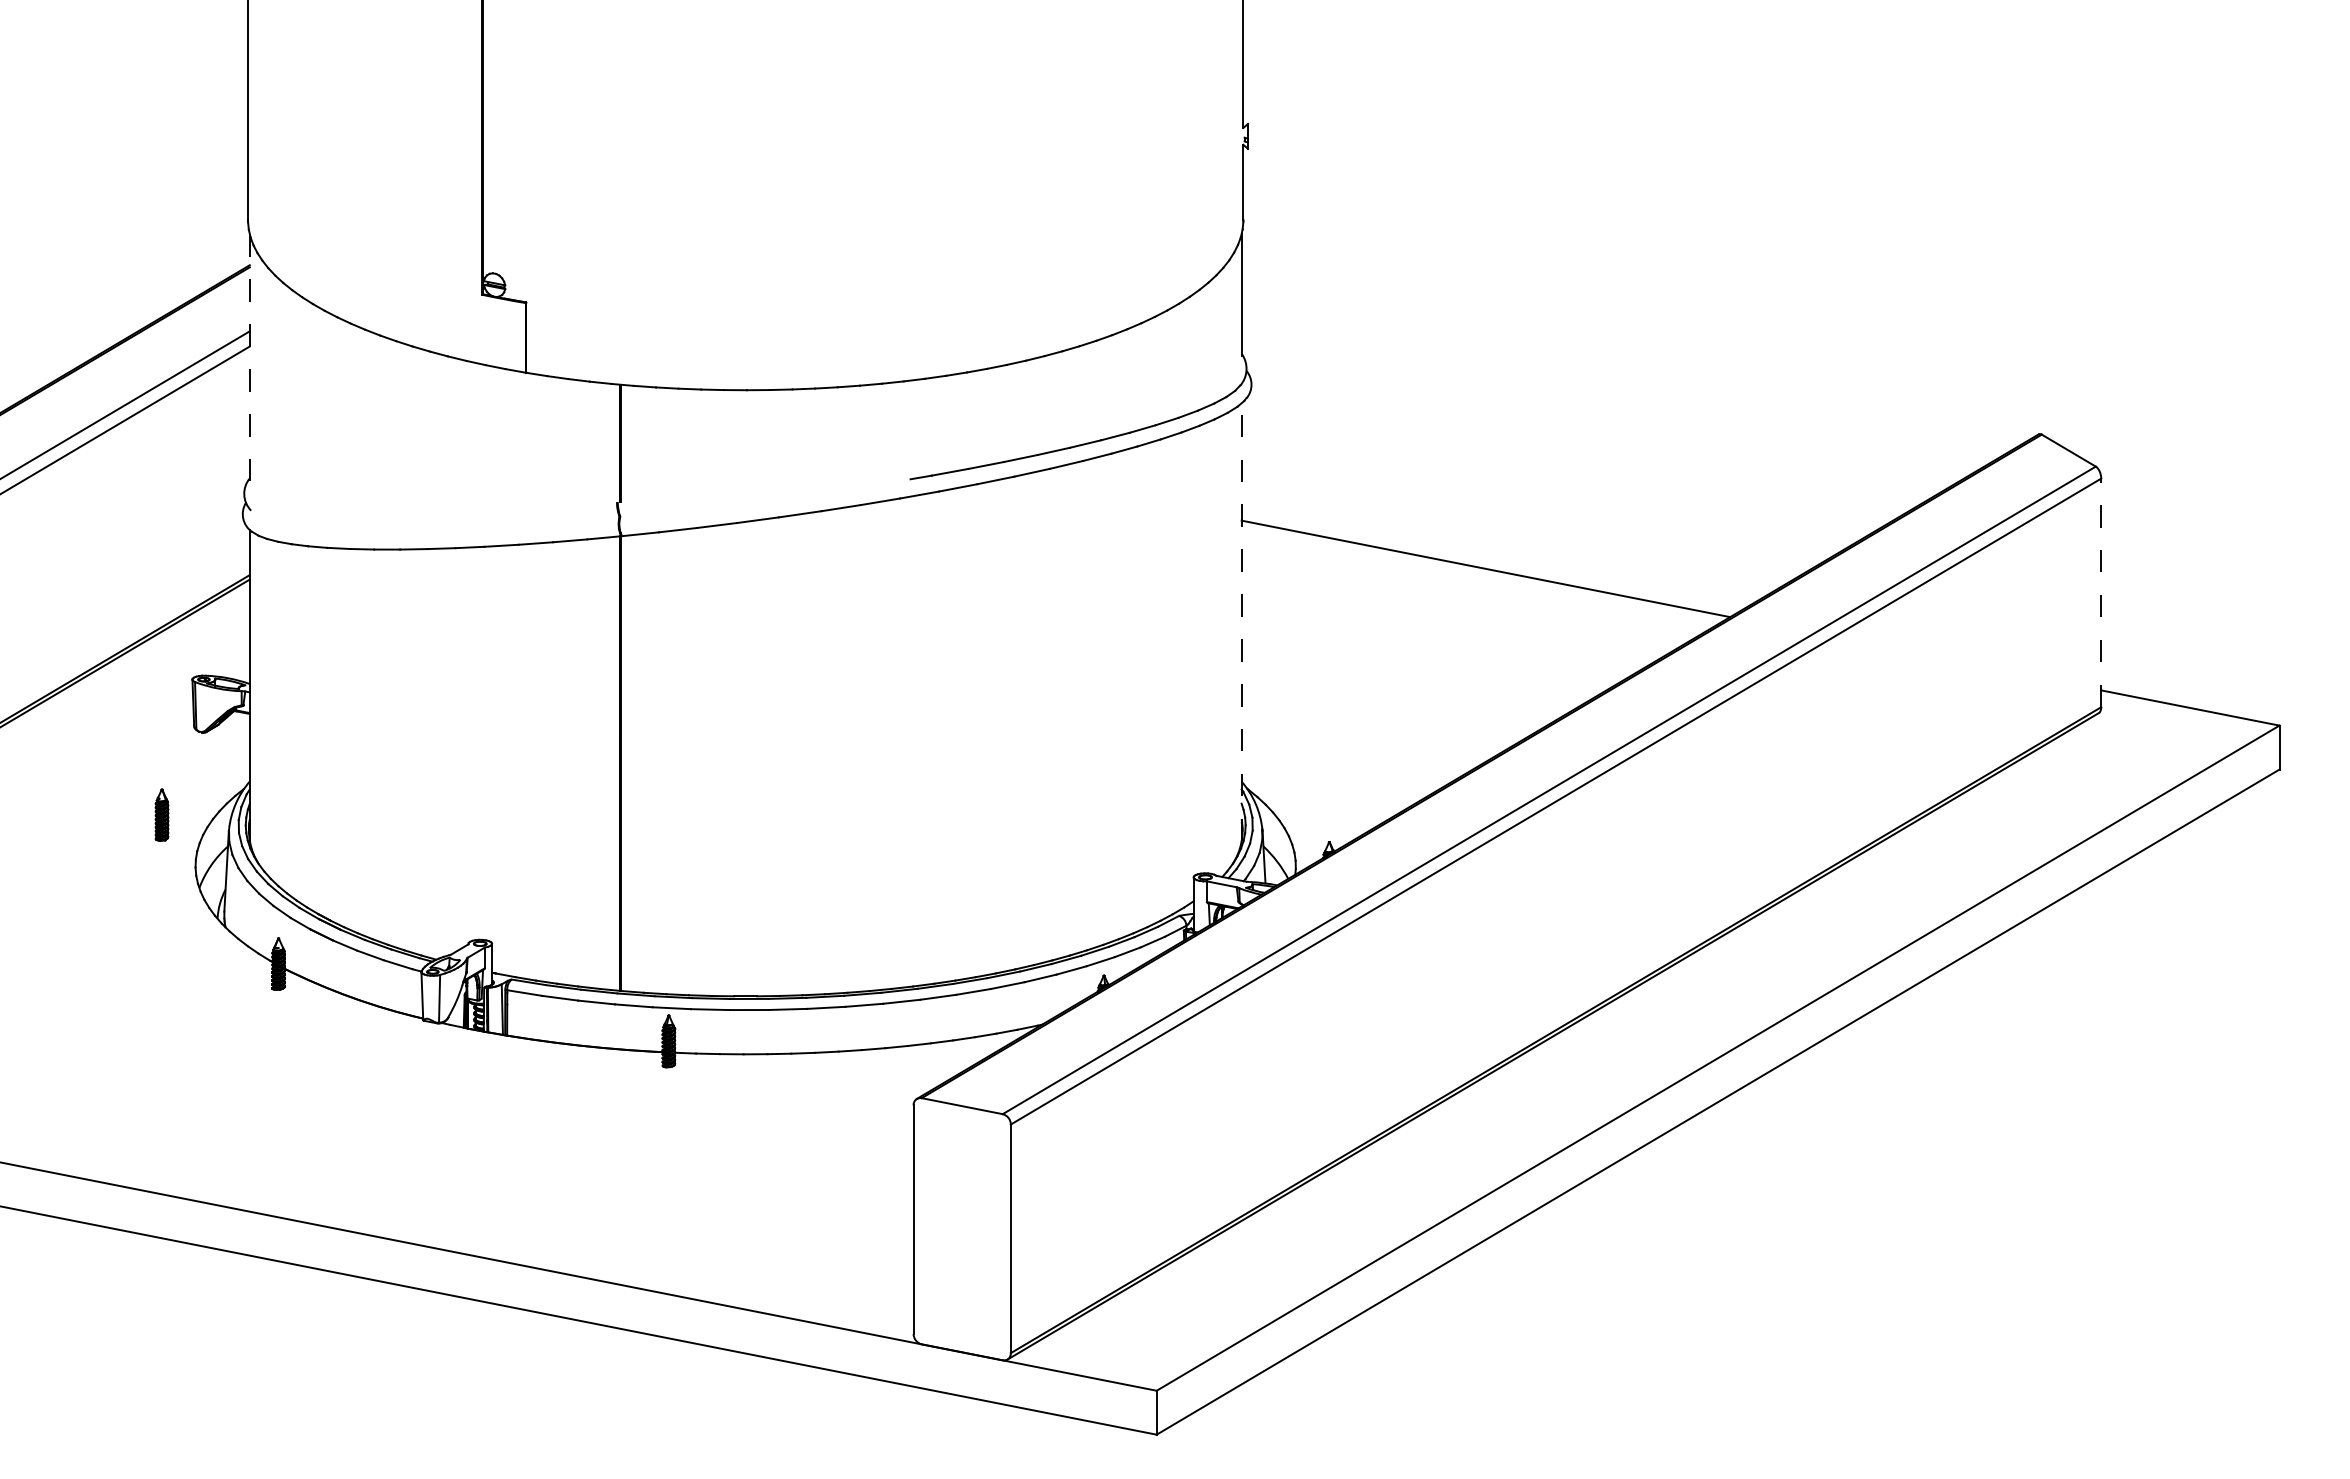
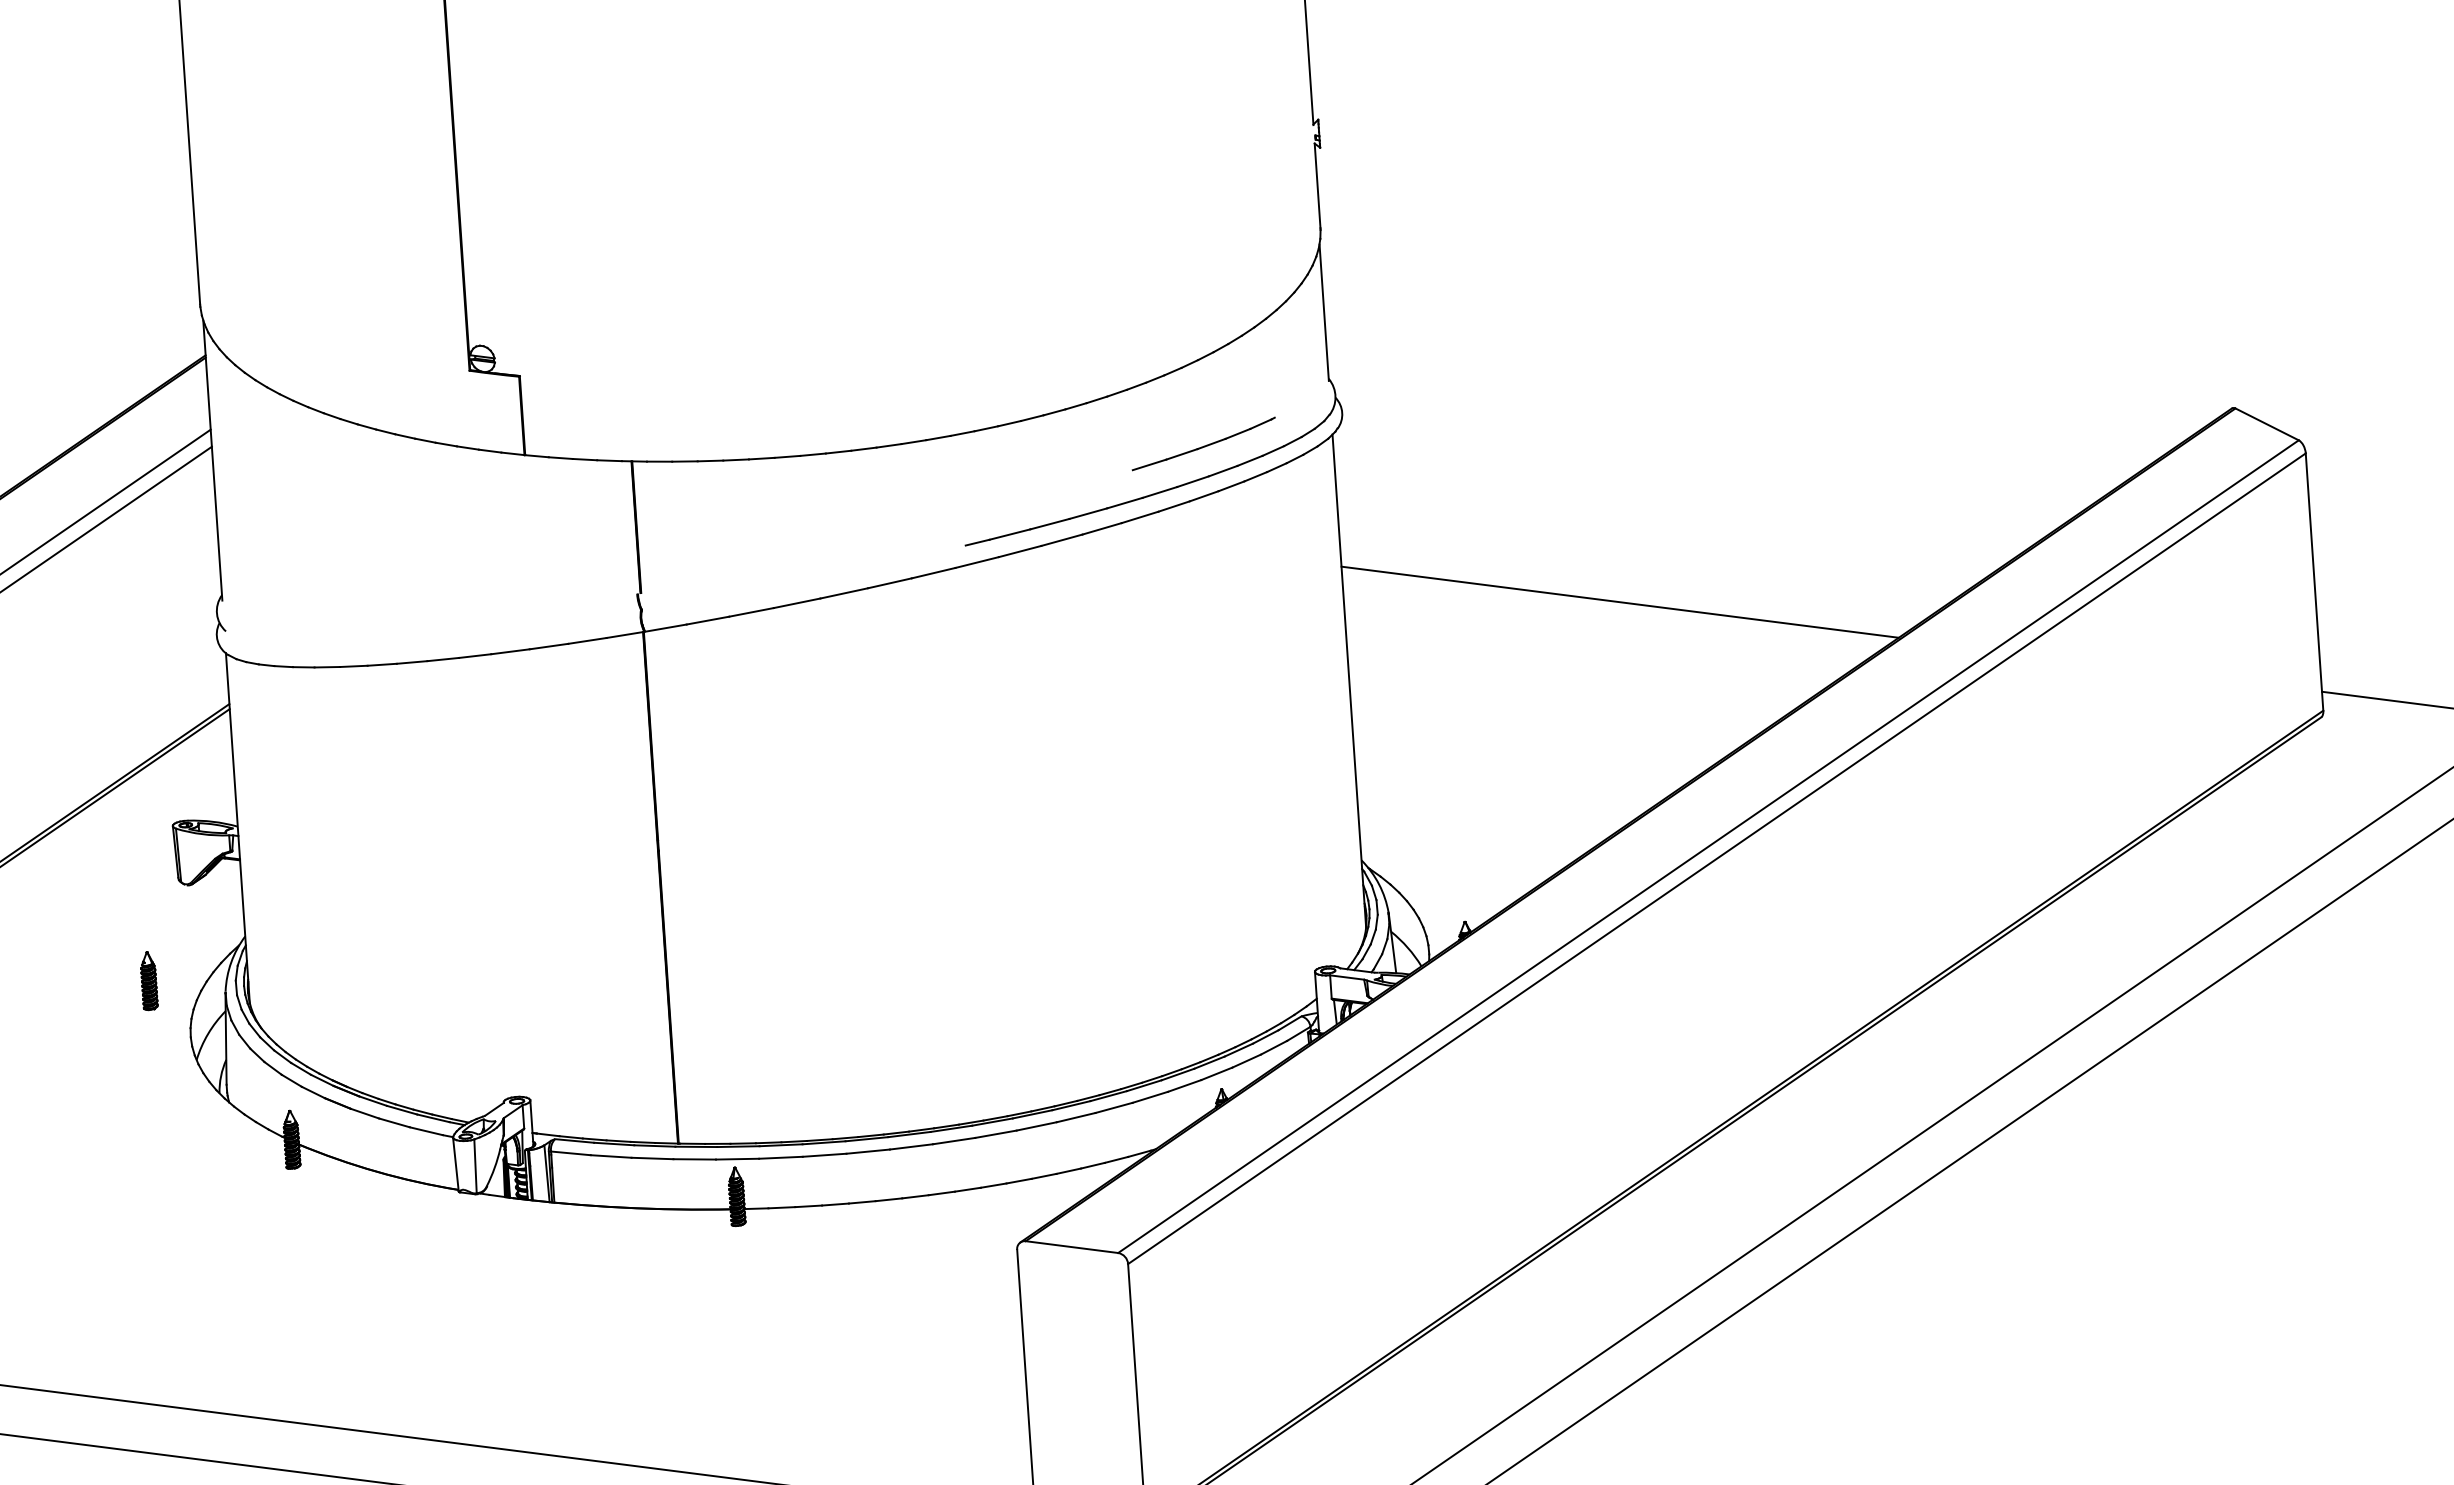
line: (249, 359) -> (212, 461), dashed -> solid
part: (1126, 403) -> (1202, 443), added
line: (2101, 592) -> (2314, 581), dashed -> solid
line: (1241, 621) -> (1349, 680), dashed -> solid

